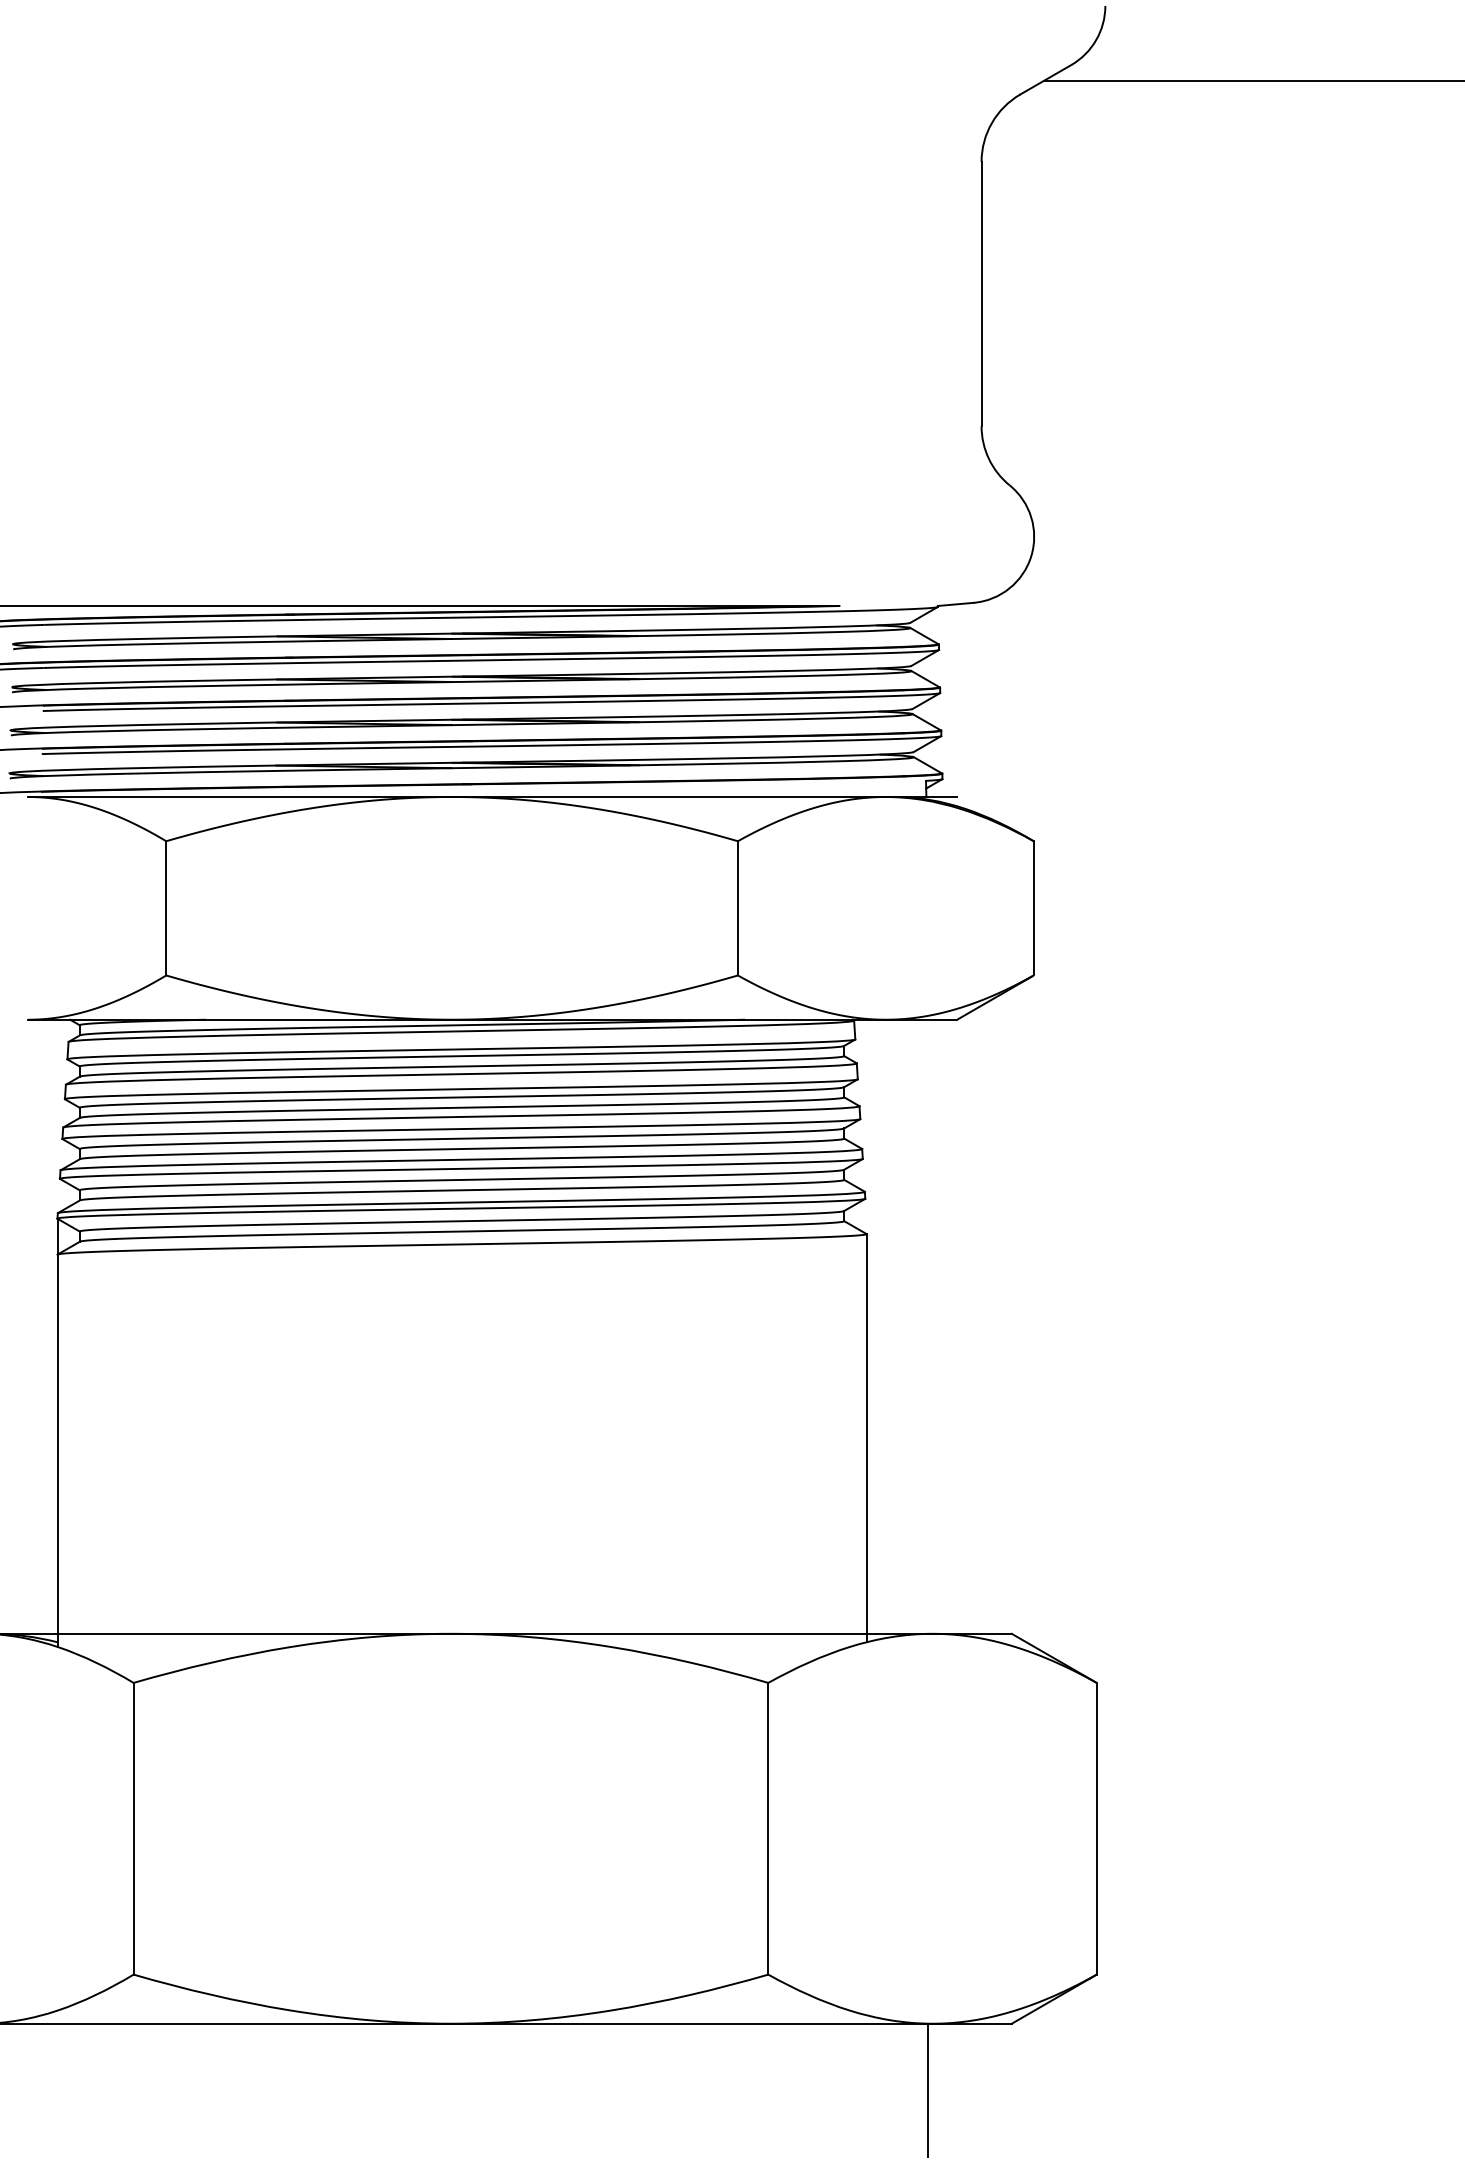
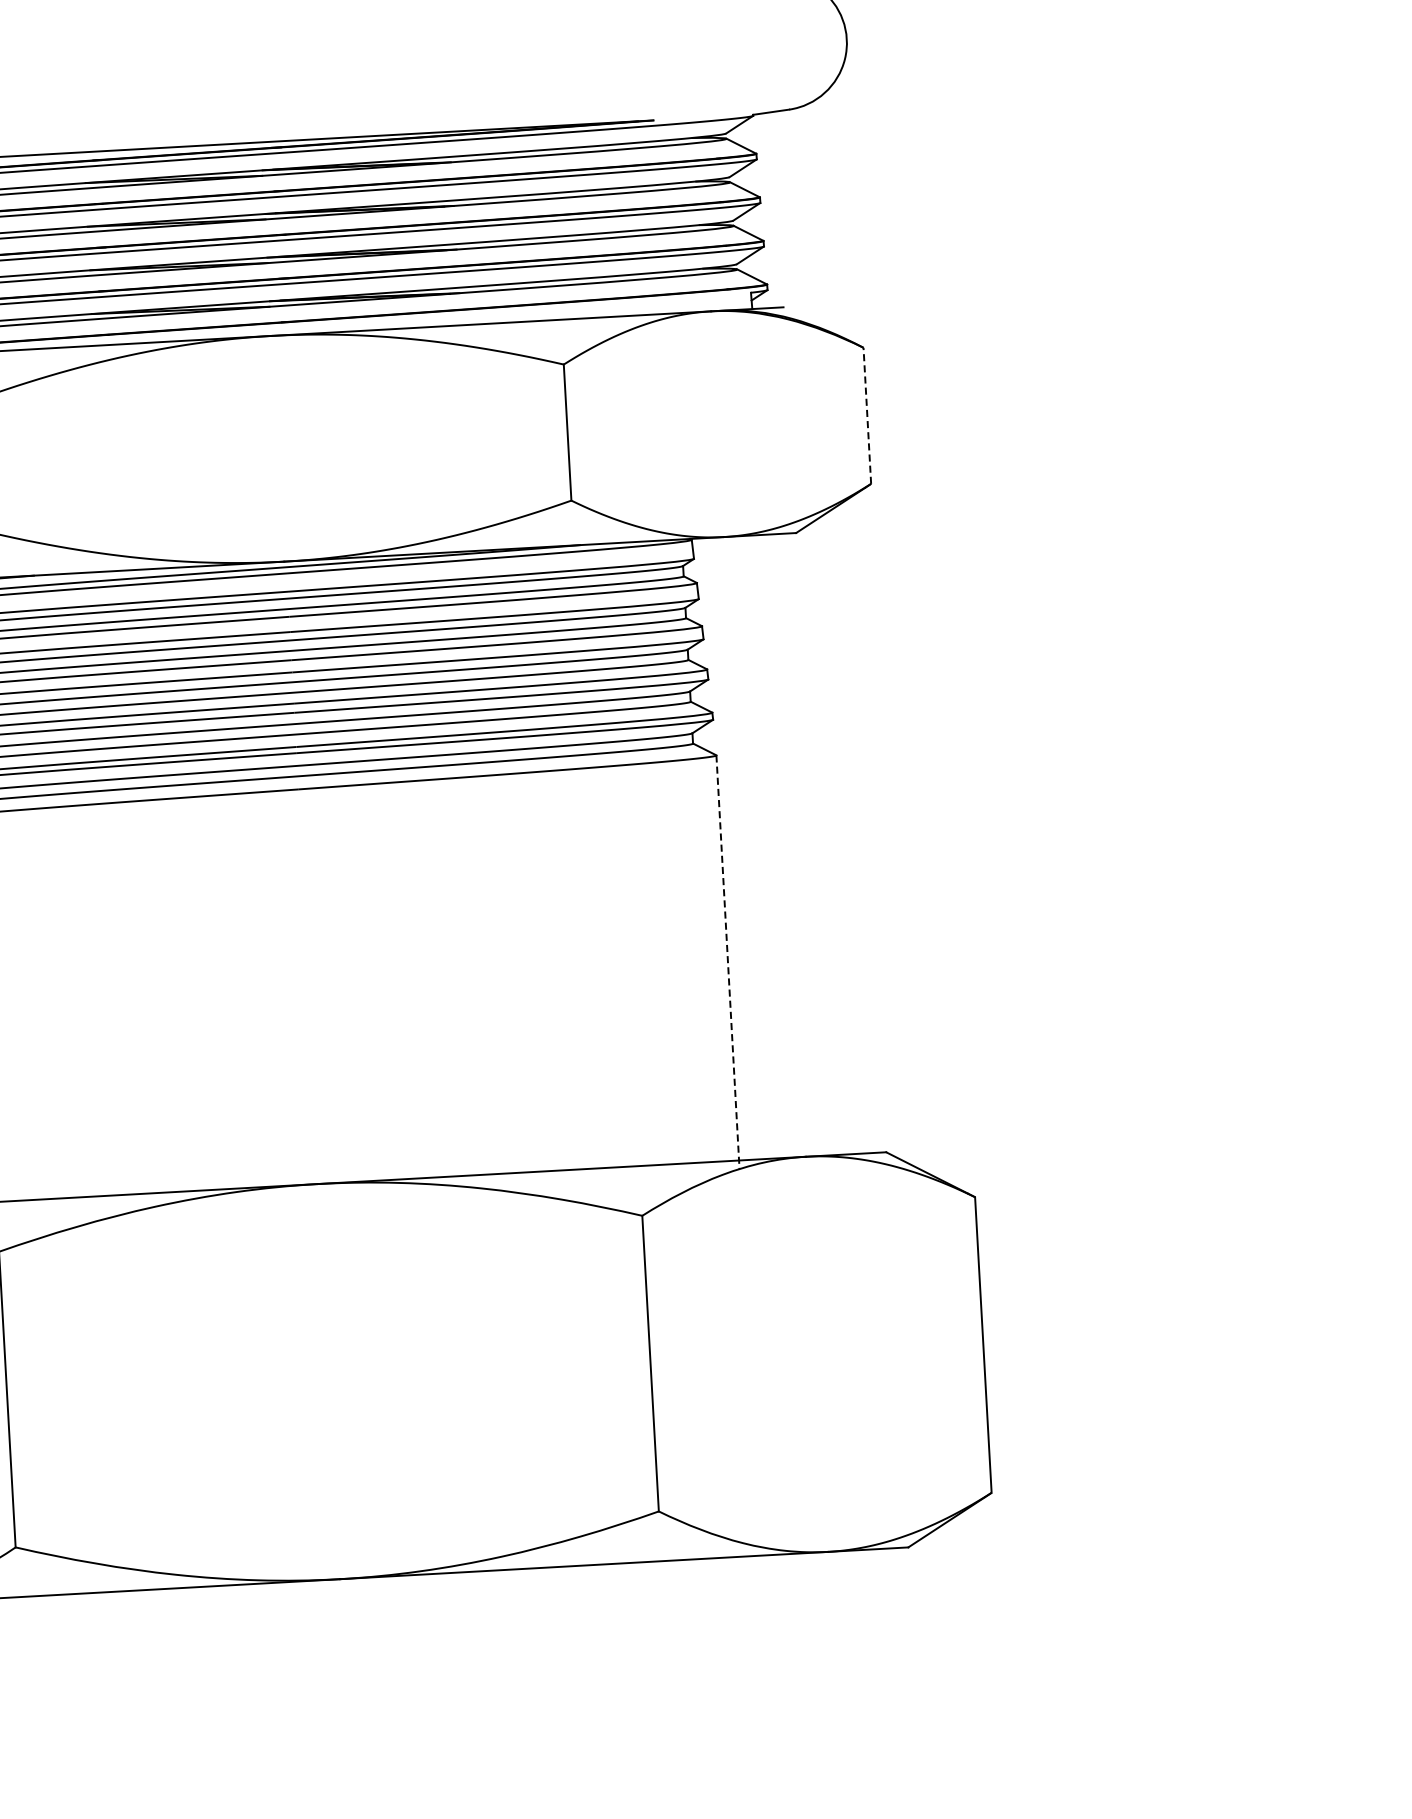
line: (1033, 907) -> (867, 414), solid -> dashed
line: (866, 1438) -> (727, 962), solid -> dashed
line: (927, 2090) -> (826, 1619), removed

